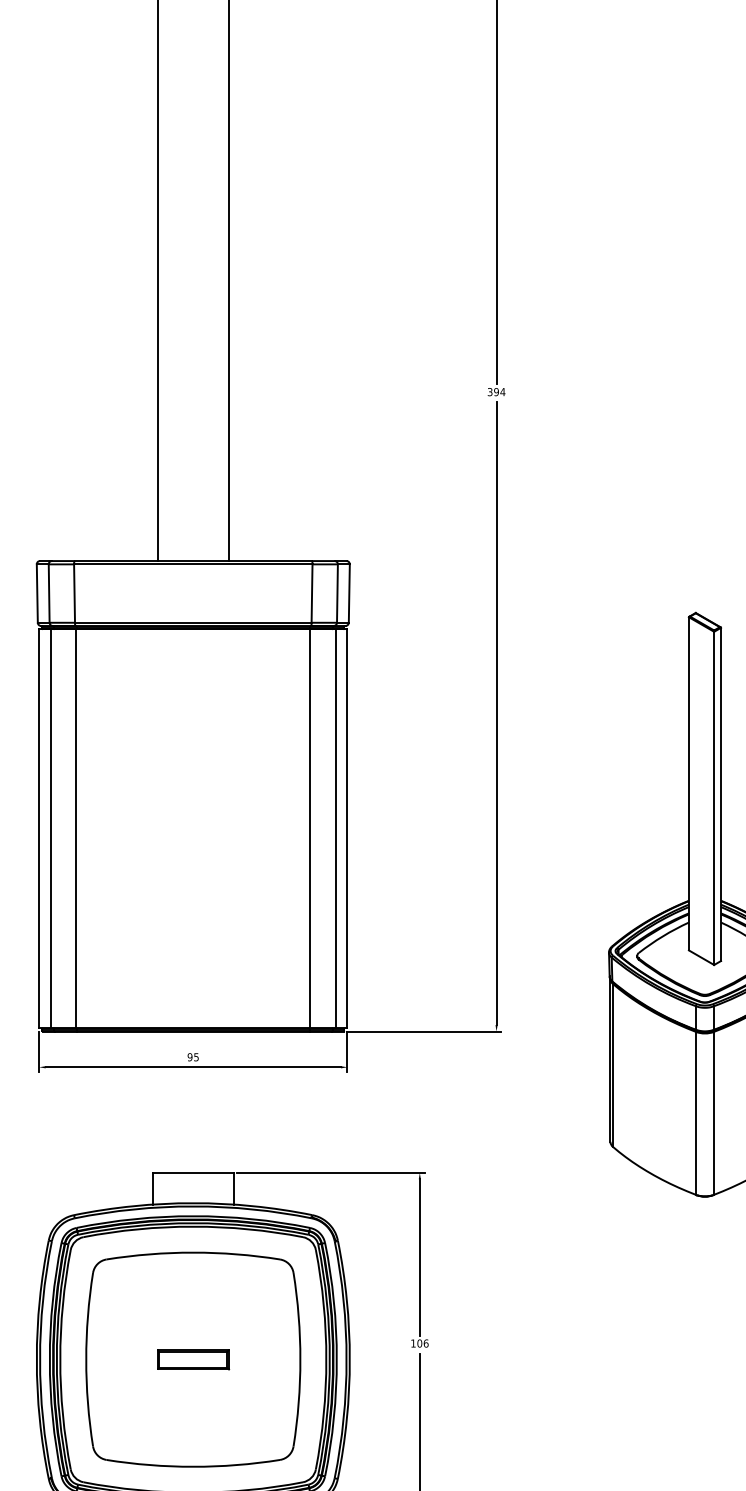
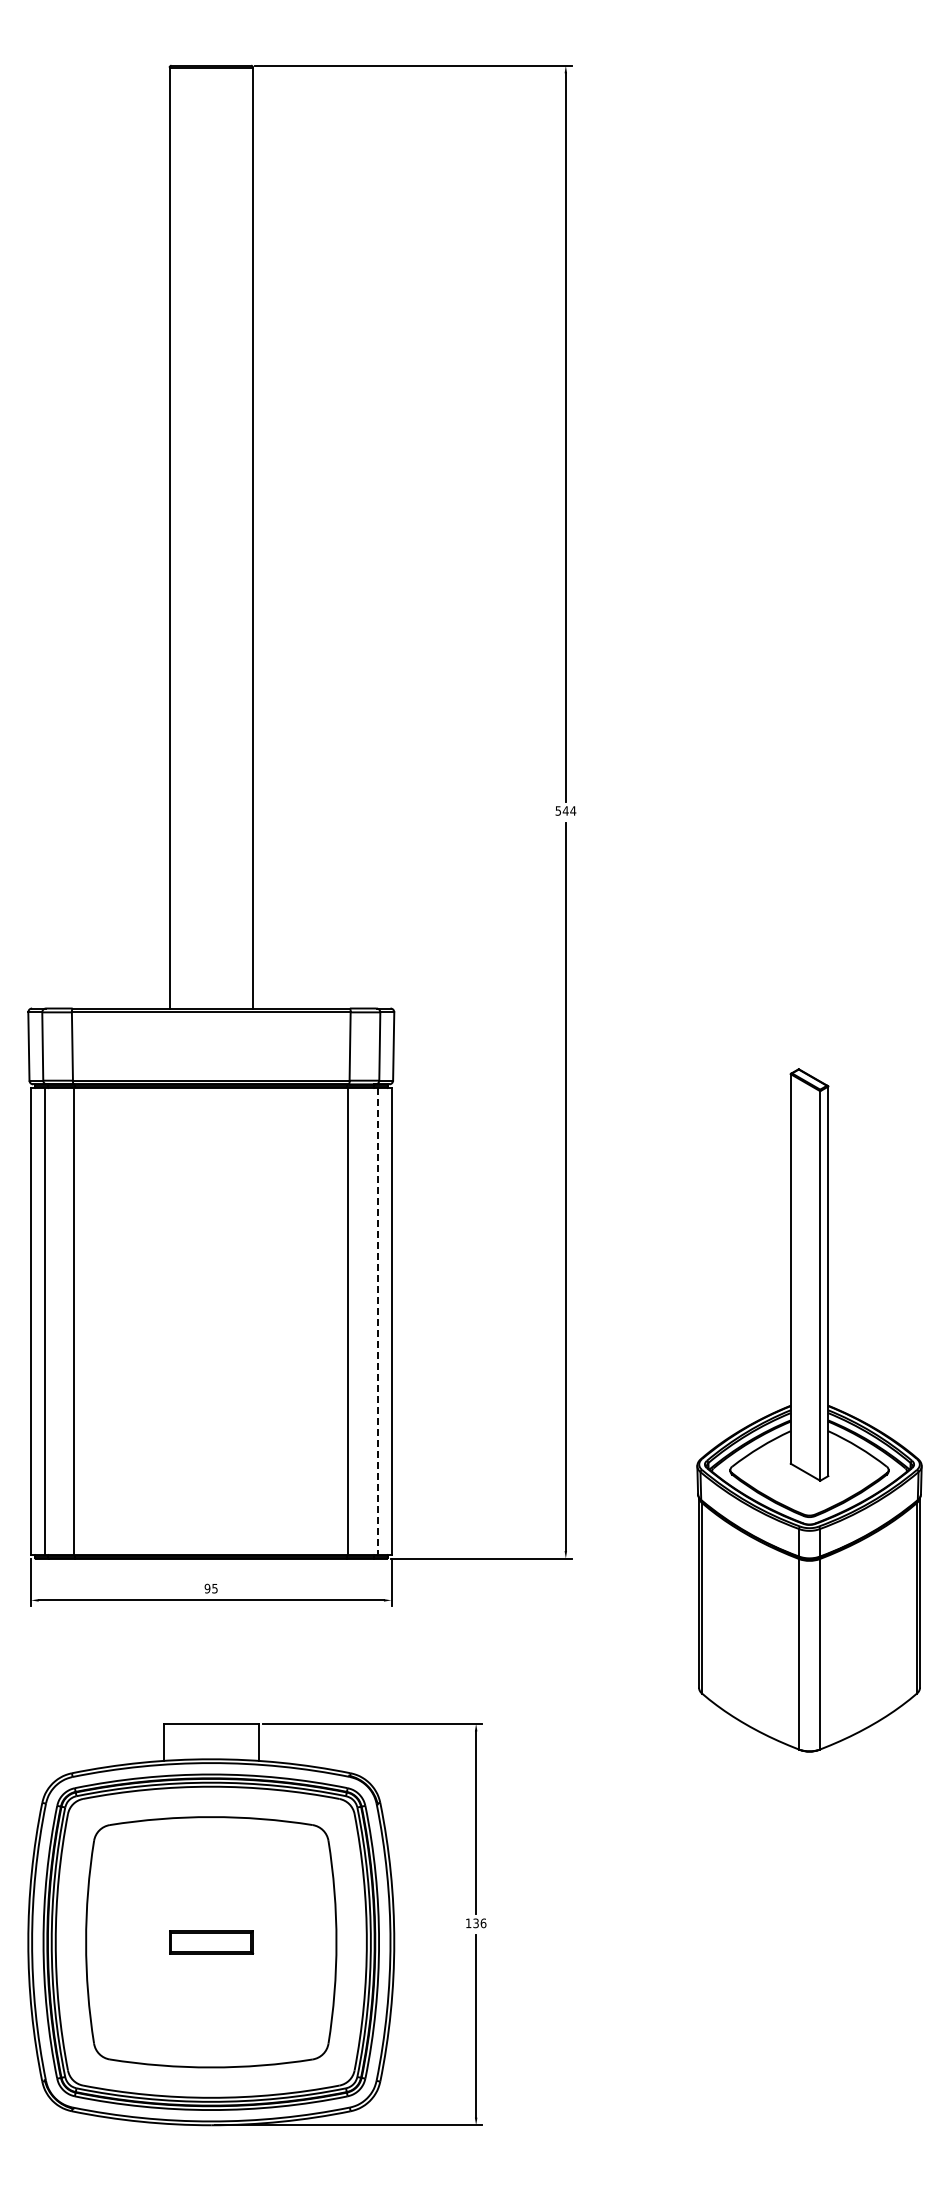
text: (493, 391) -> (562, 810), 394 -> 544
line: (336, 829) -> (378, 1322), solid -> dashed
text: (419, 1343) -> (475, 1923), 106 -> 136

